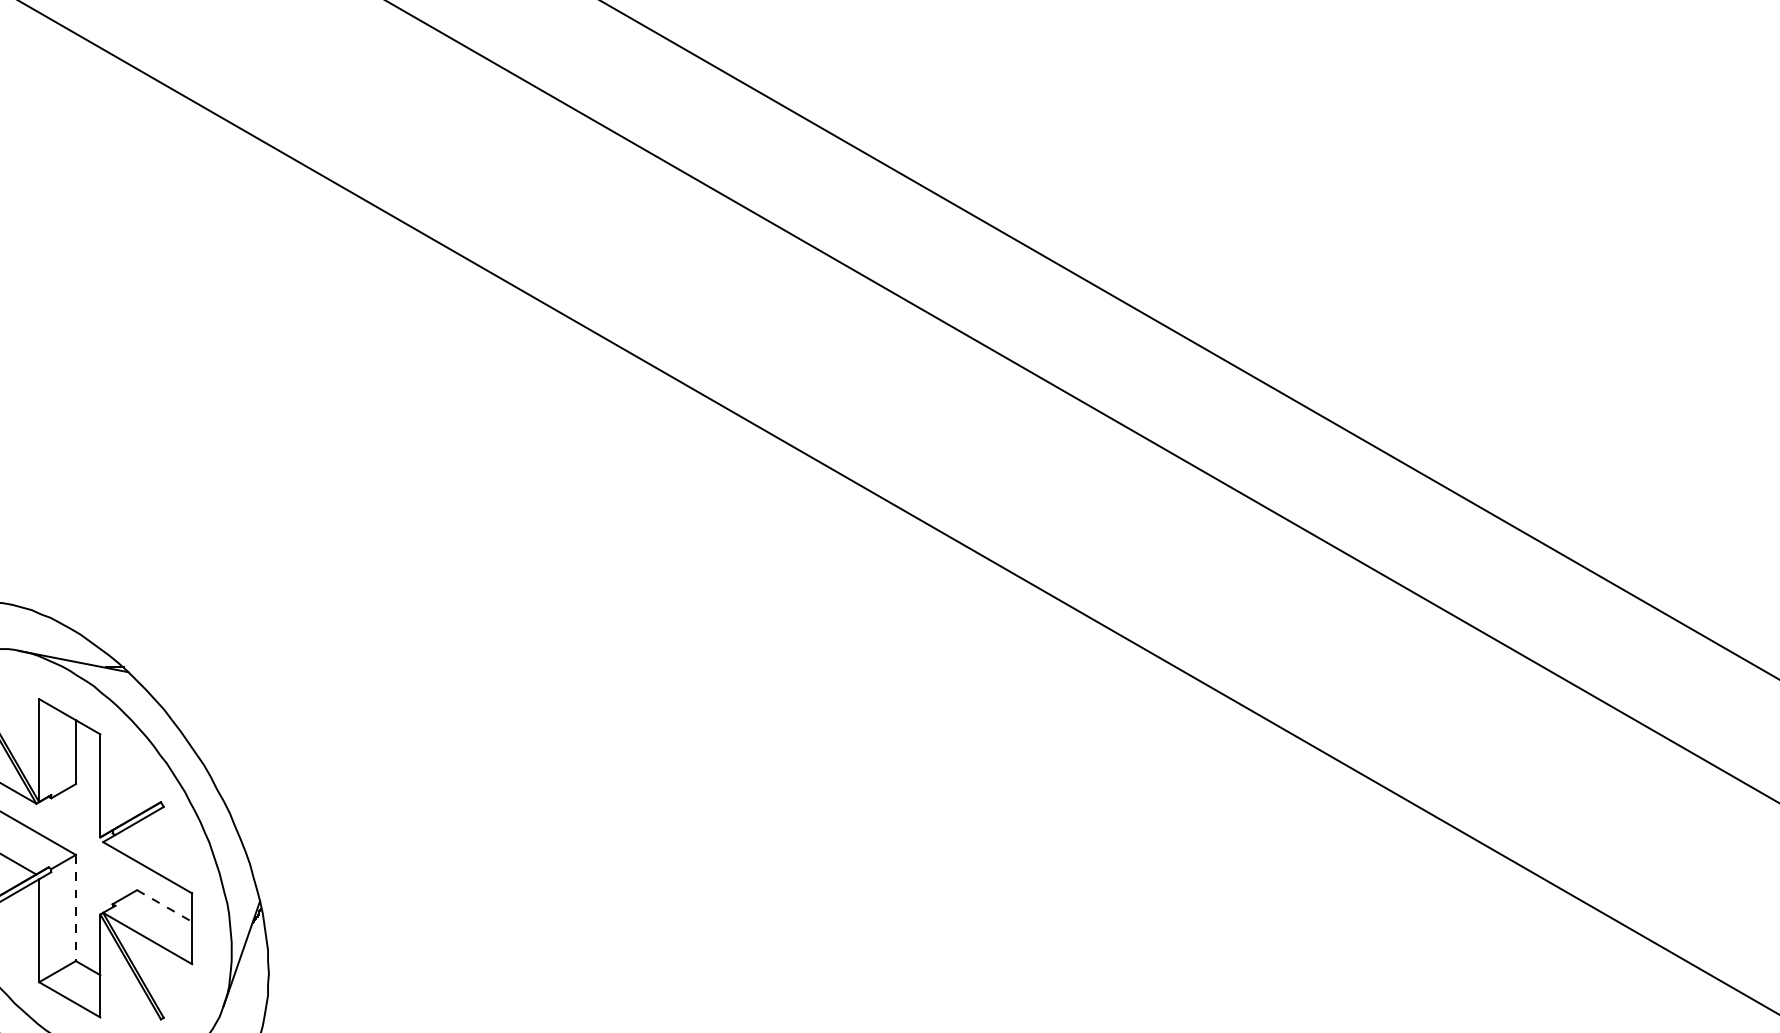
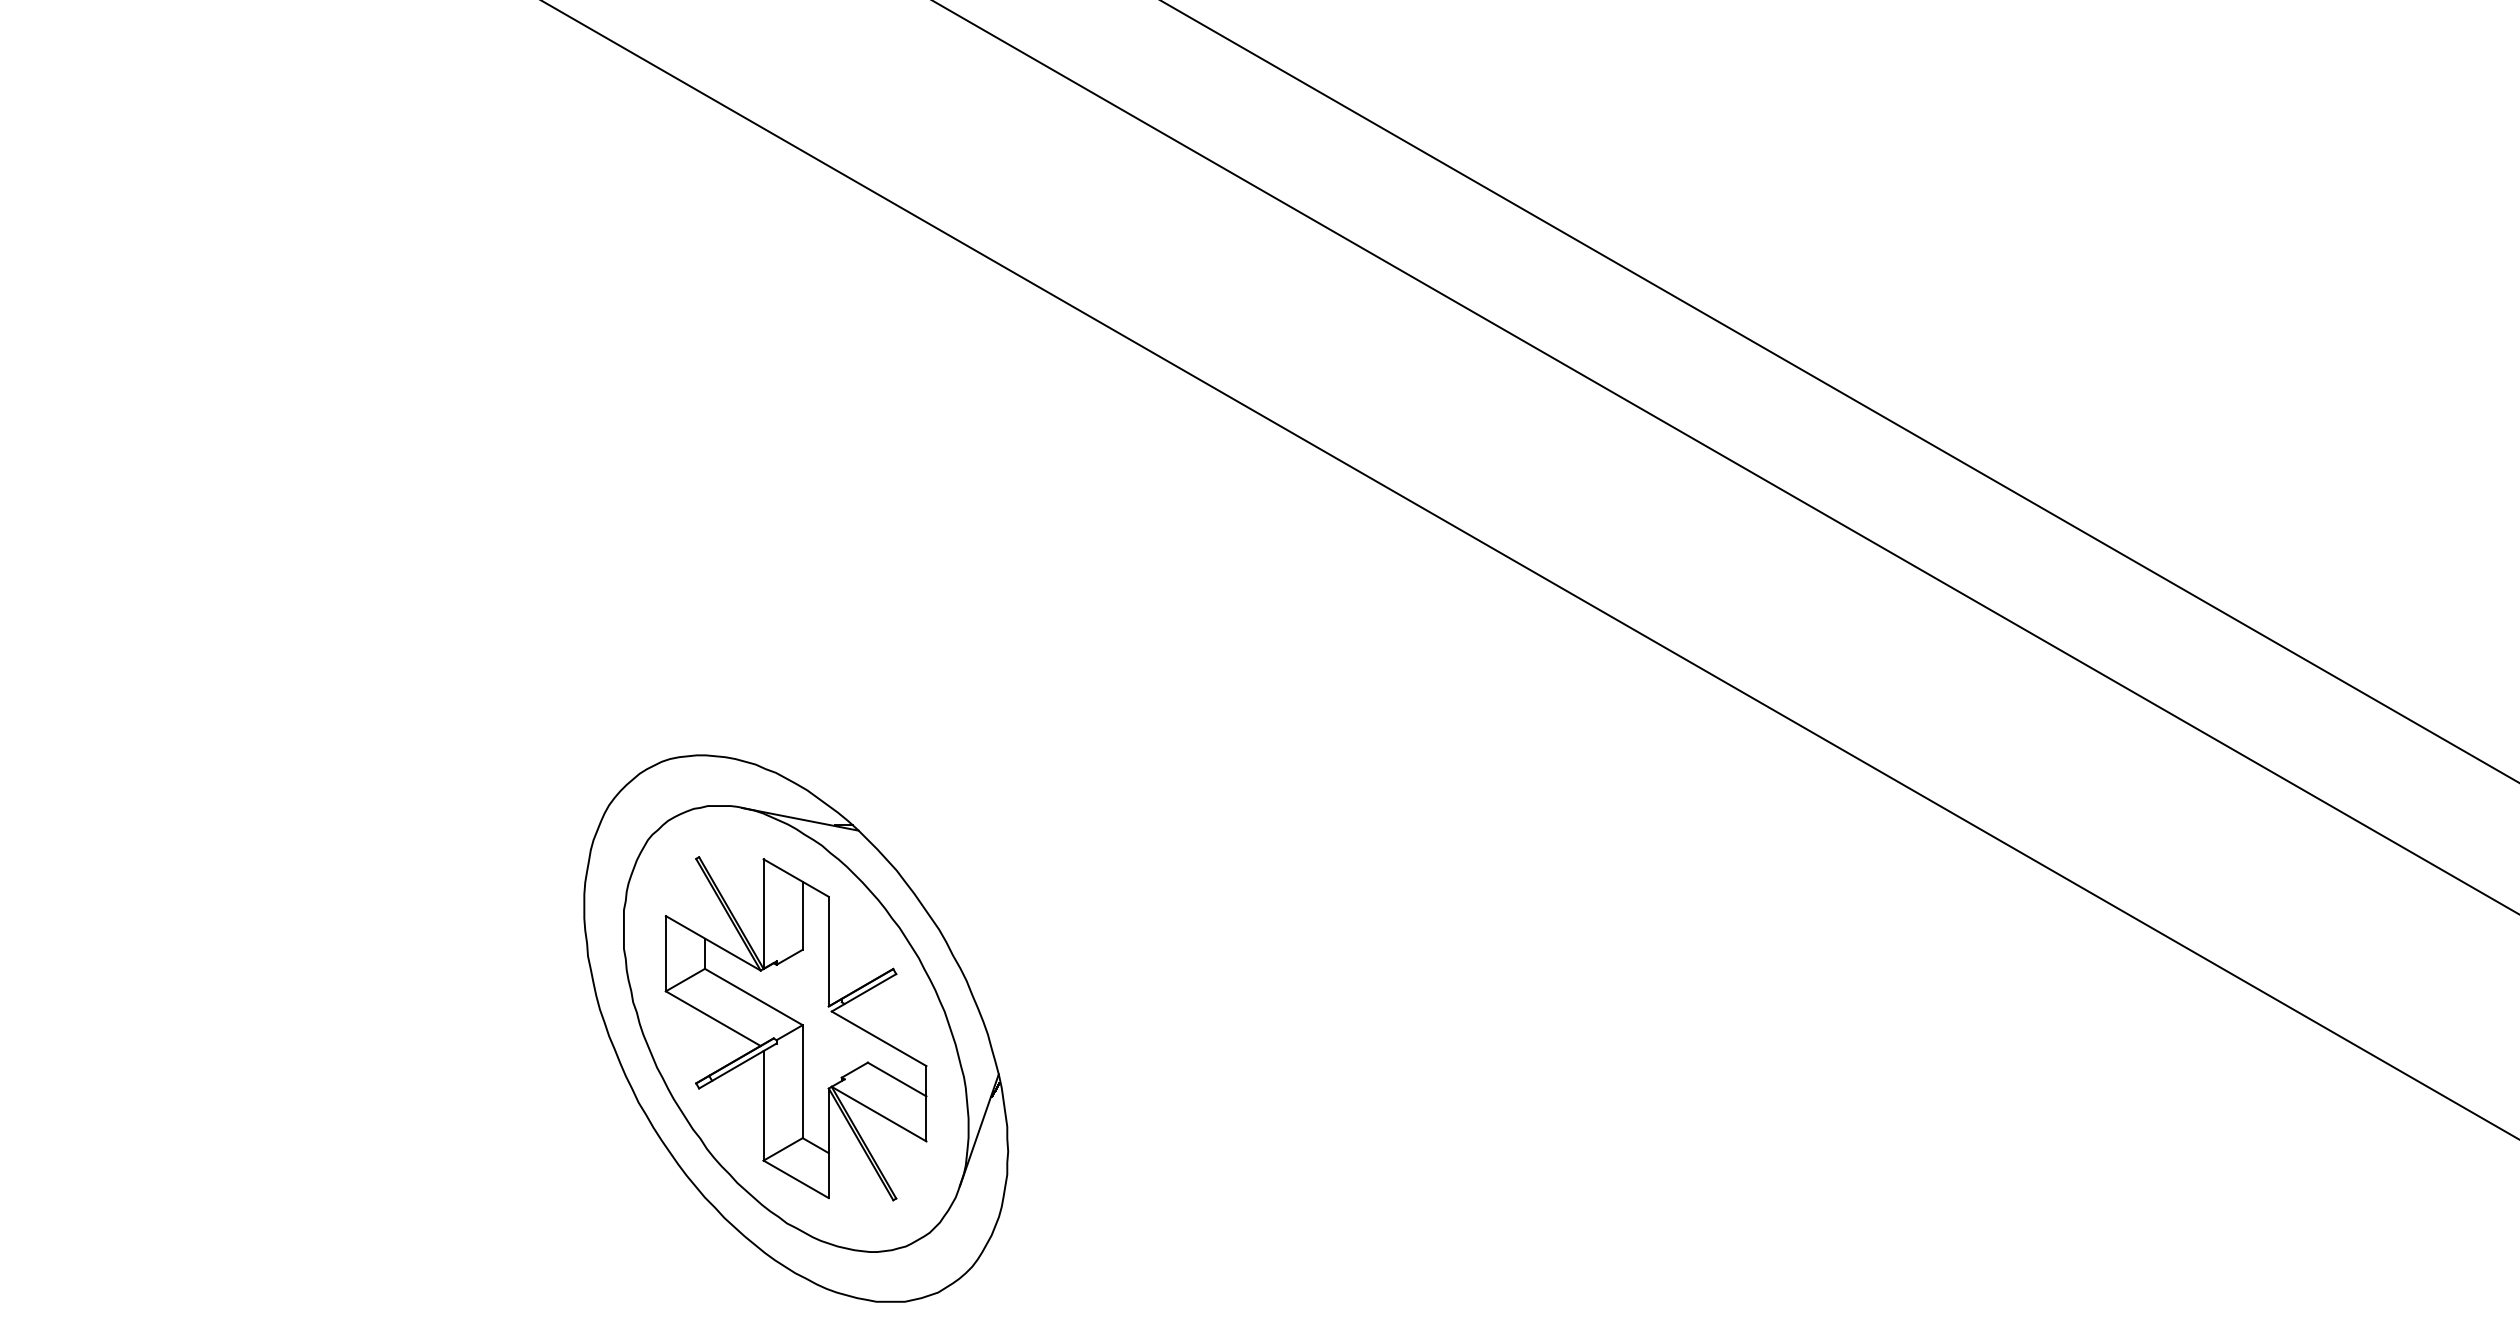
line: (164, 905) -> (897, 1079), dashed -> solid
line: (75, 908) -> (802, 1082), dashed -> solid

